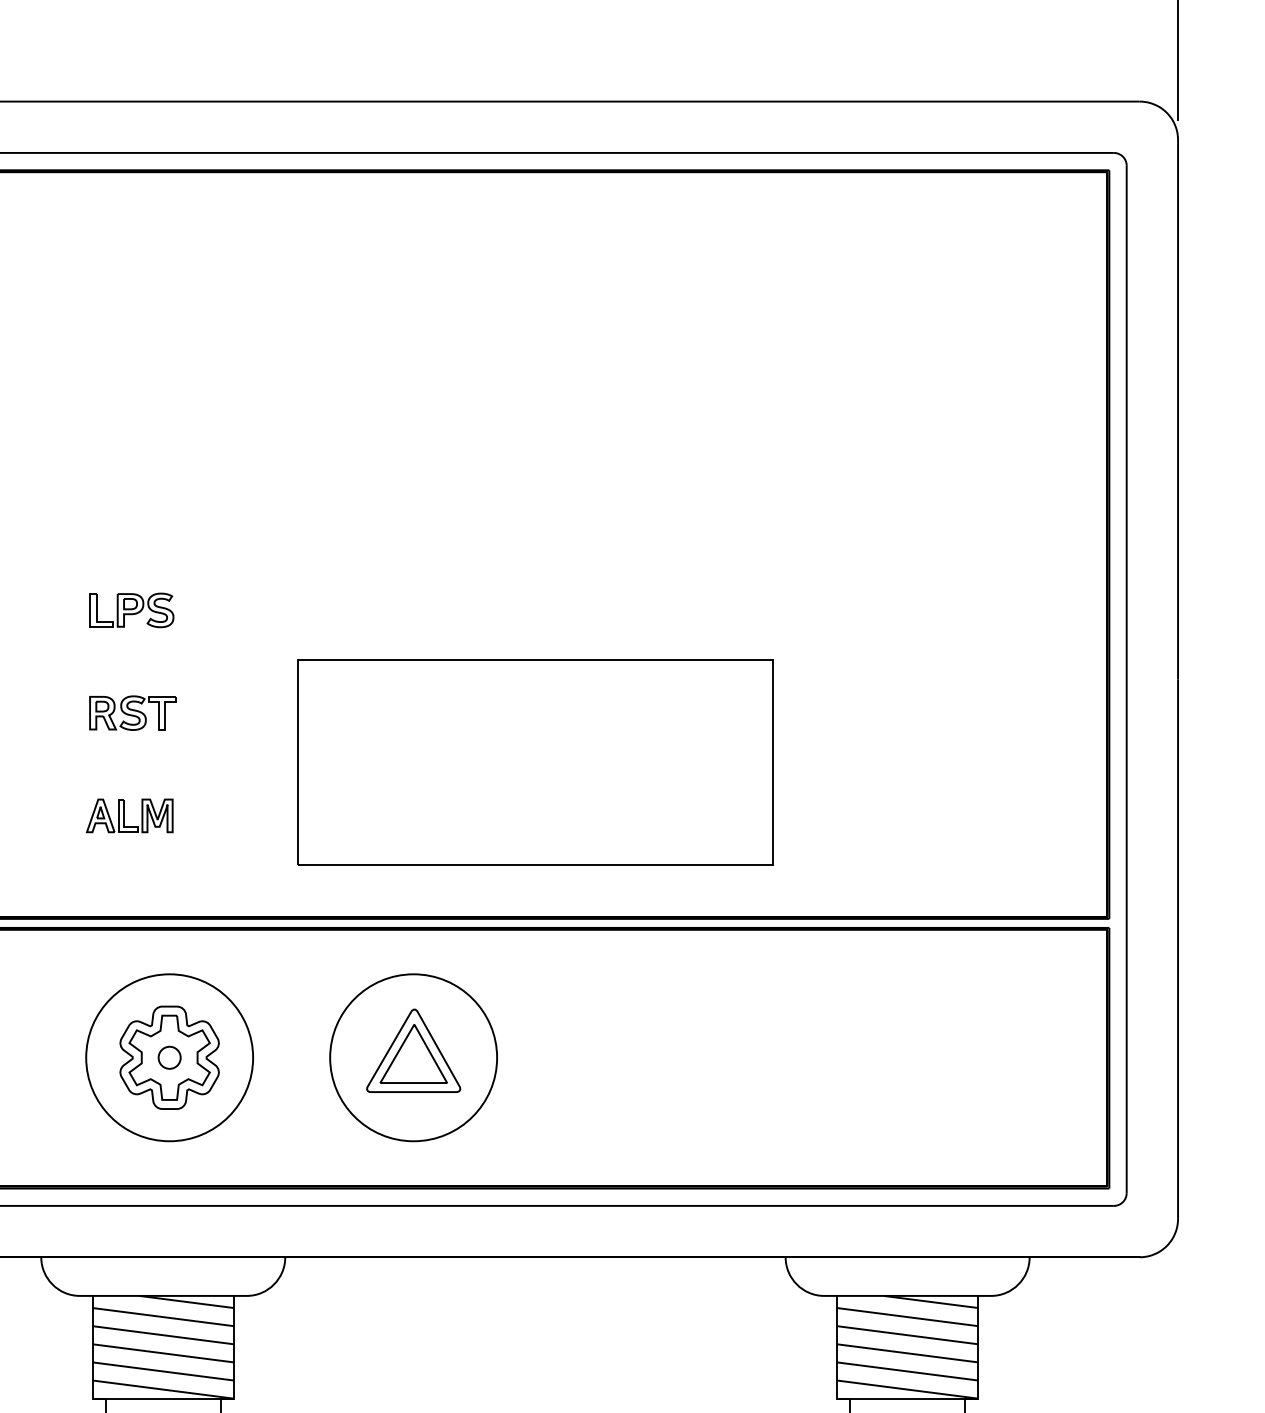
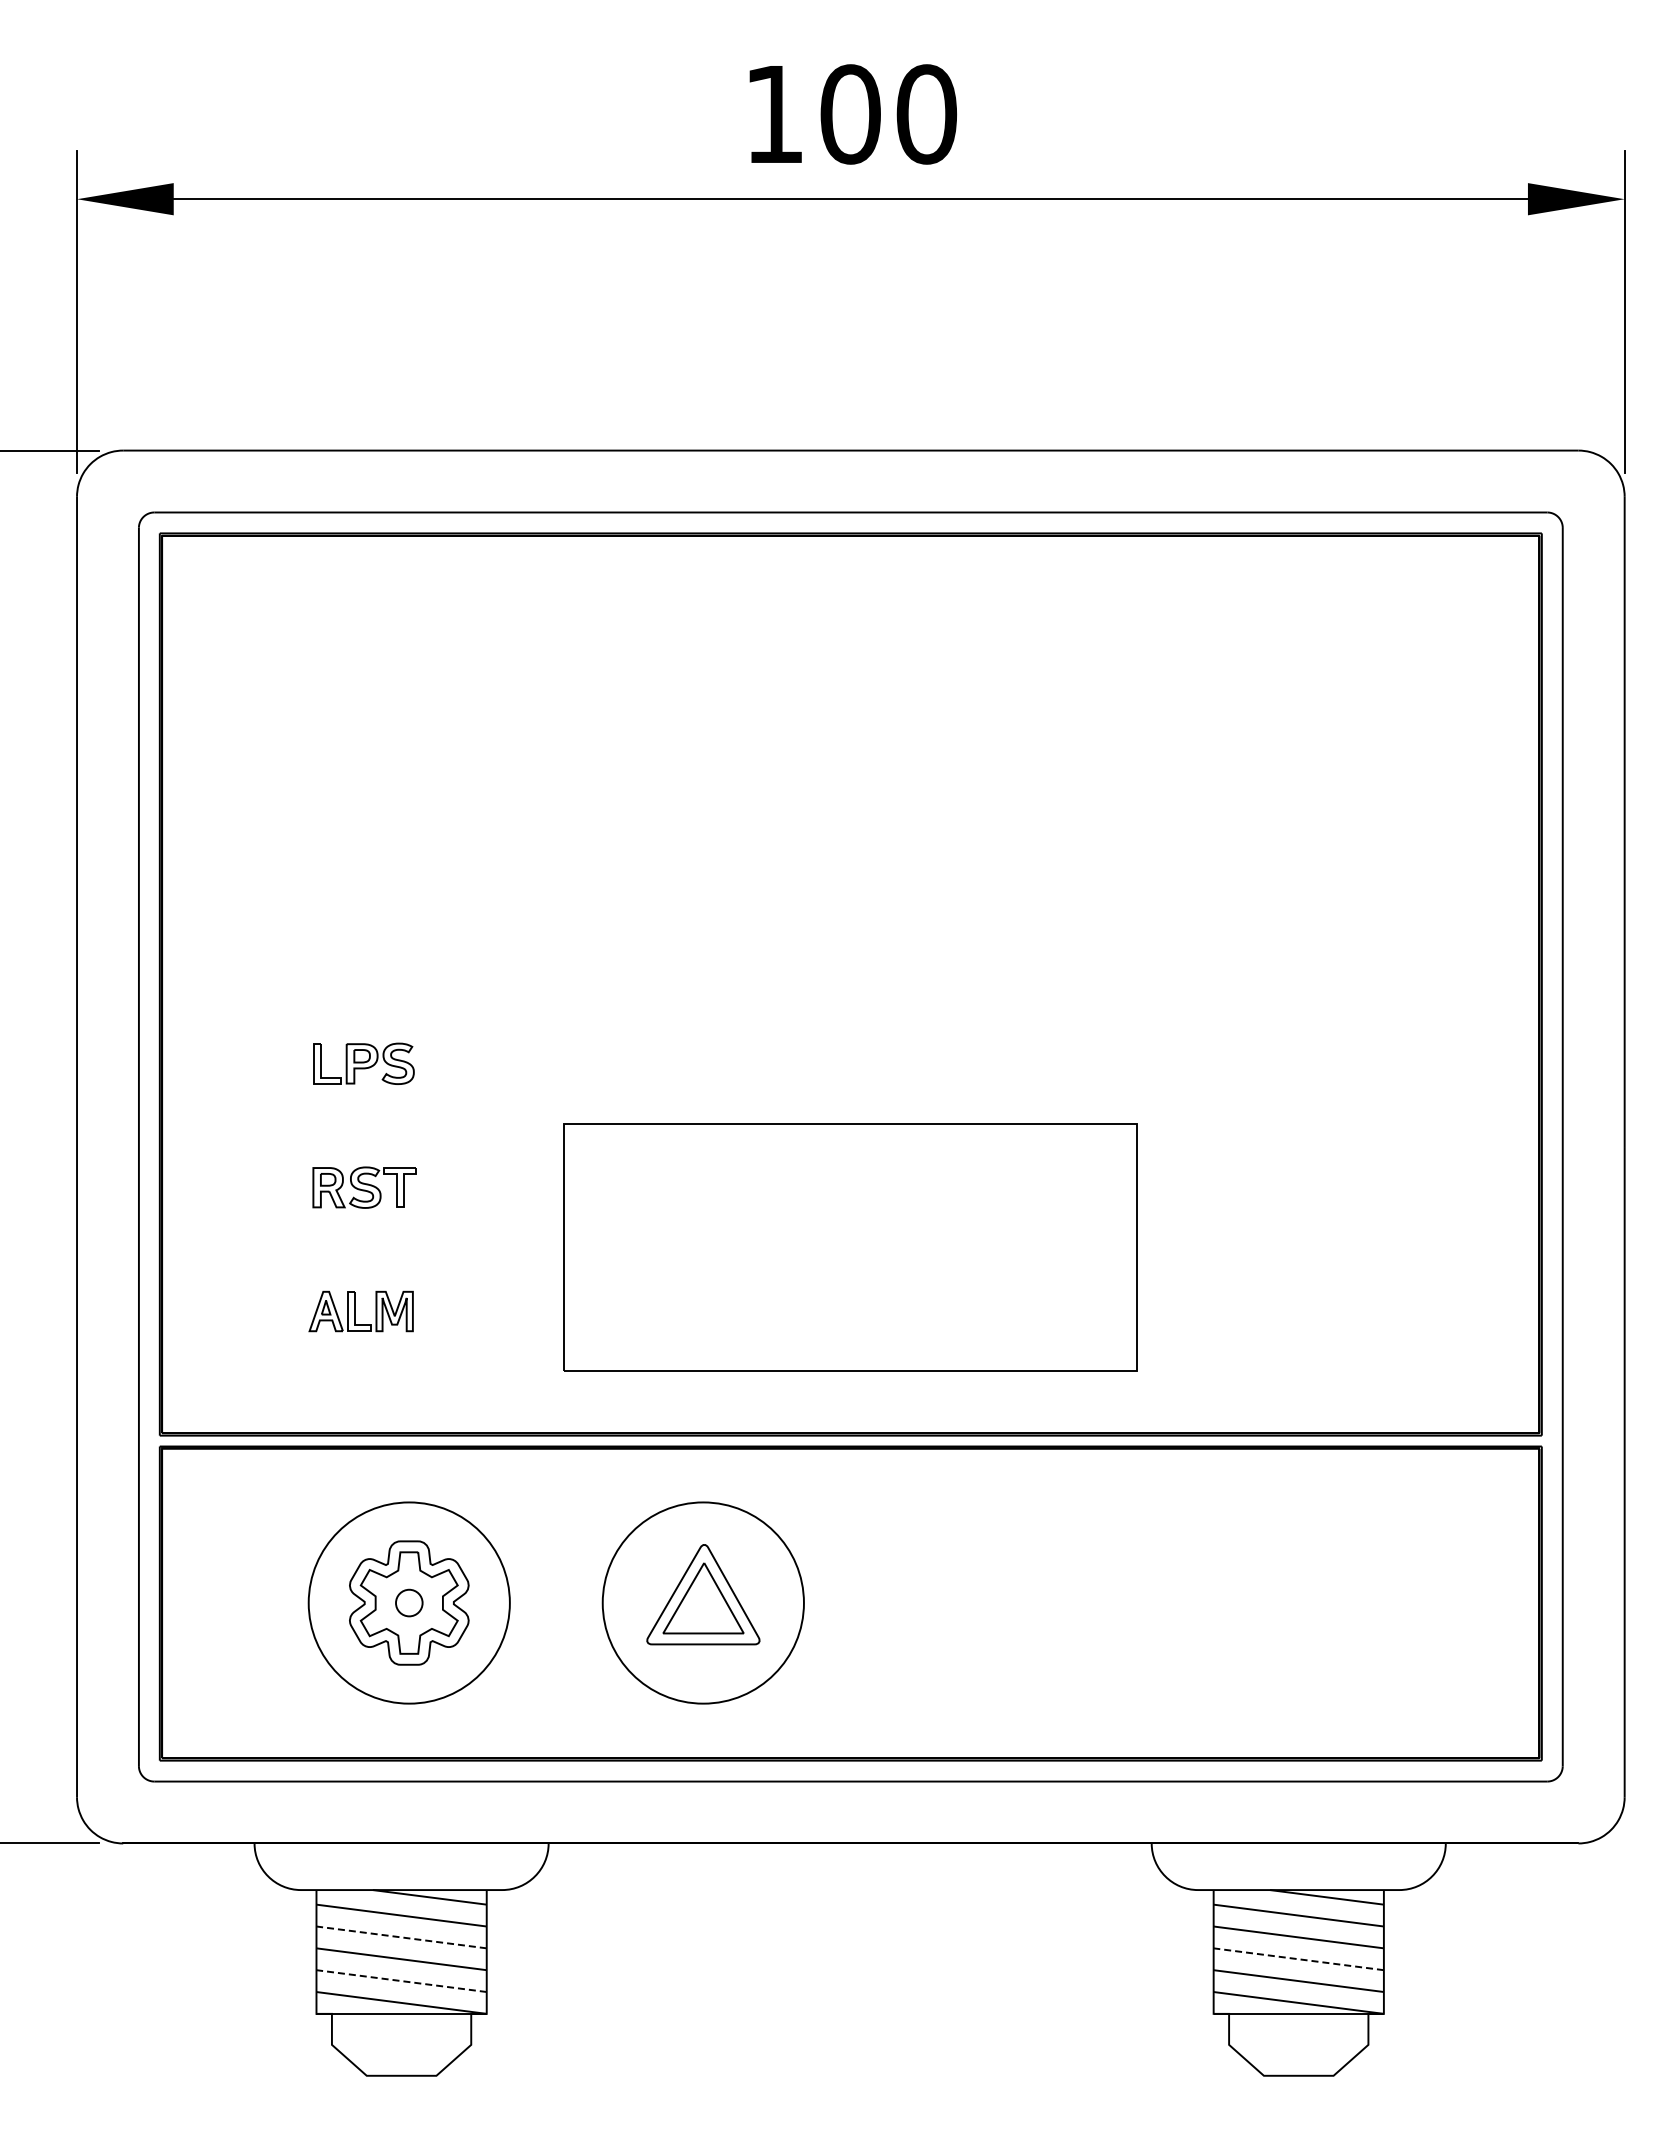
line: (163, 1335) -> (401, 1937), solid -> dashed
line: (907, 1353) -> (1298, 1959), solid -> dashed
line: (163, 1371) -> (401, 1981), solid -> dashed

